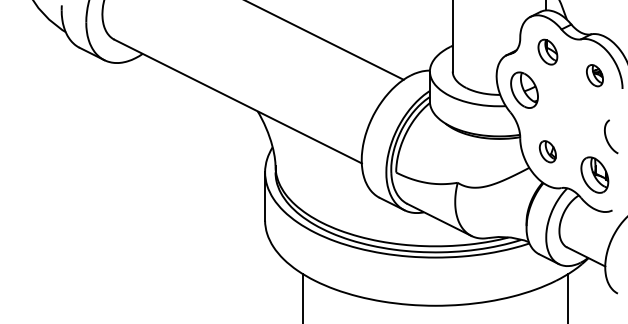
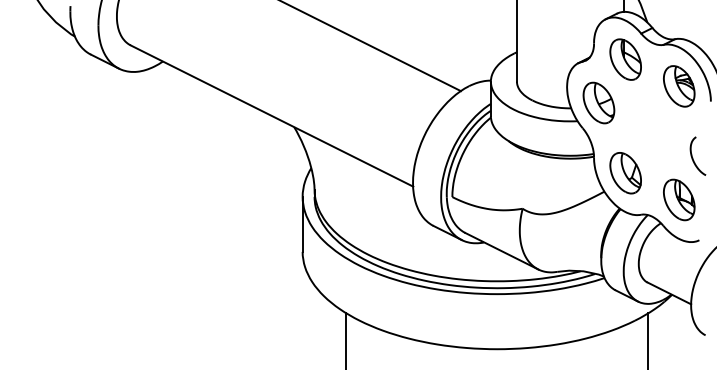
part: (547, 52) -> (625, 59), size x1.43
part: (595, 75) -> (679, 86), size x1.67
part: (547, 151) -> (625, 173), size x1.67

